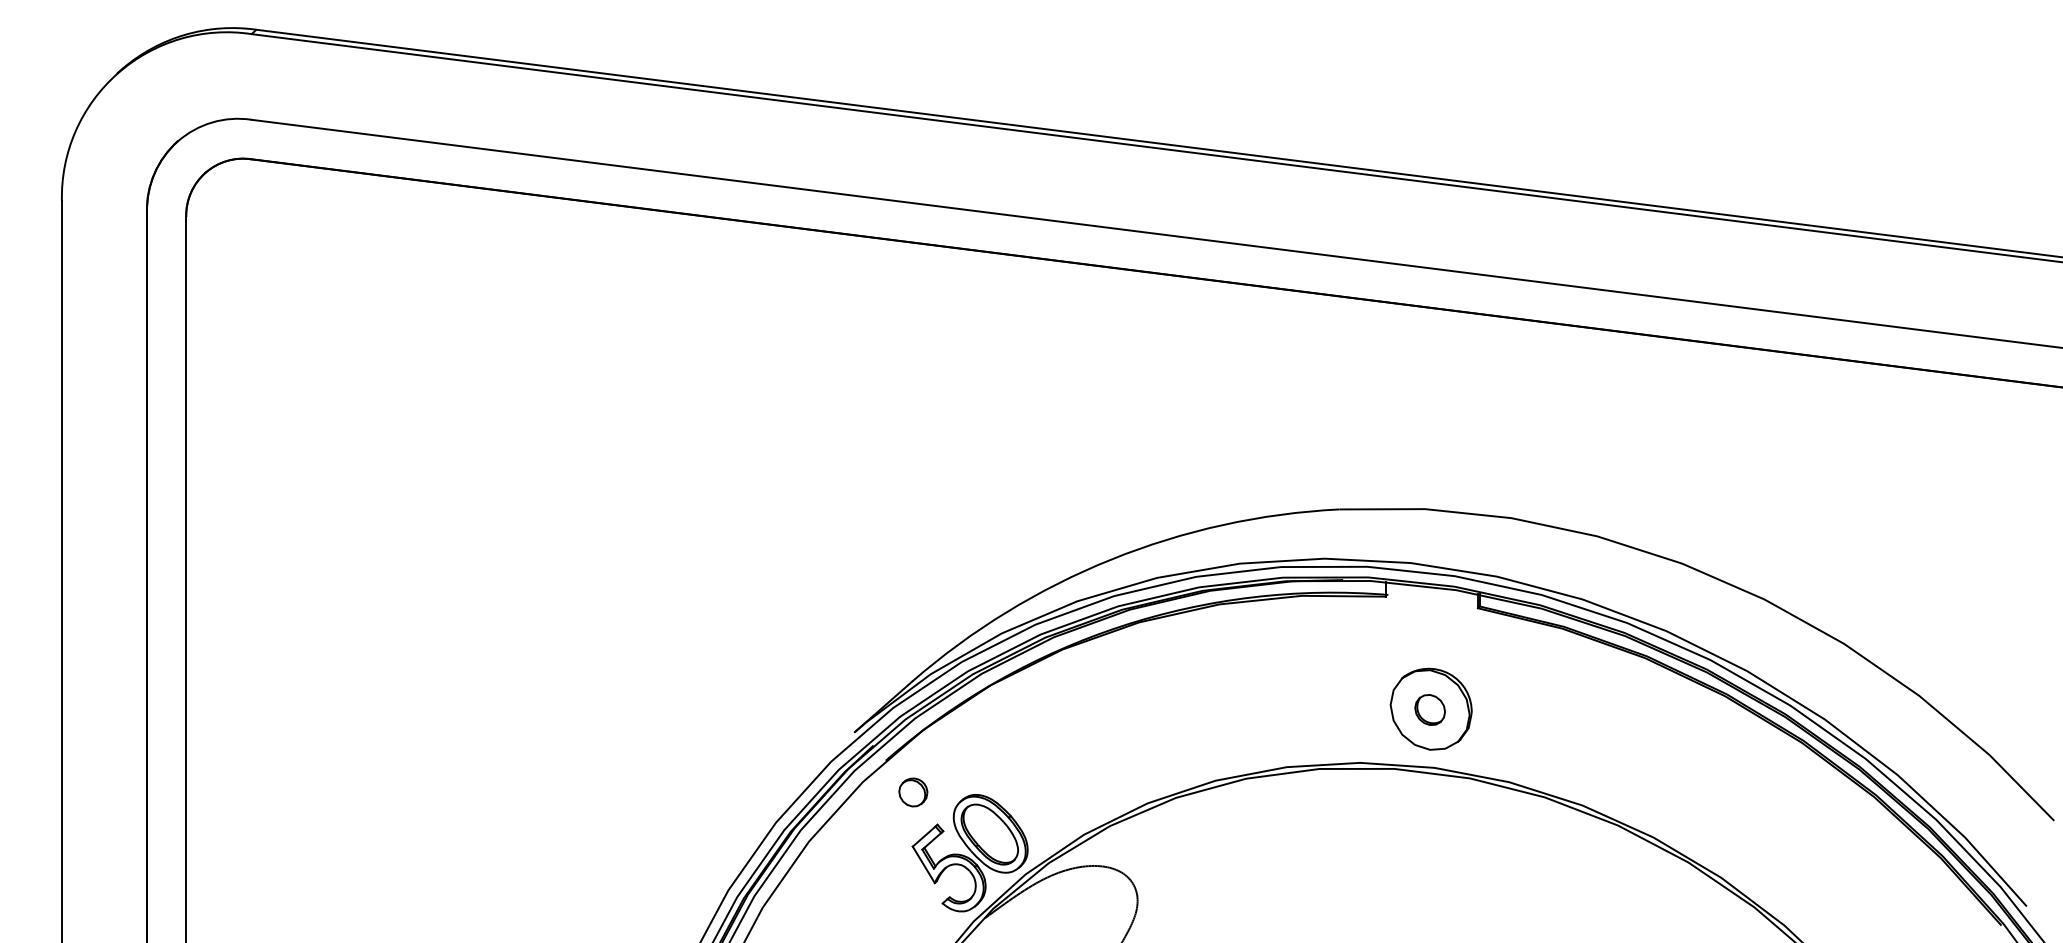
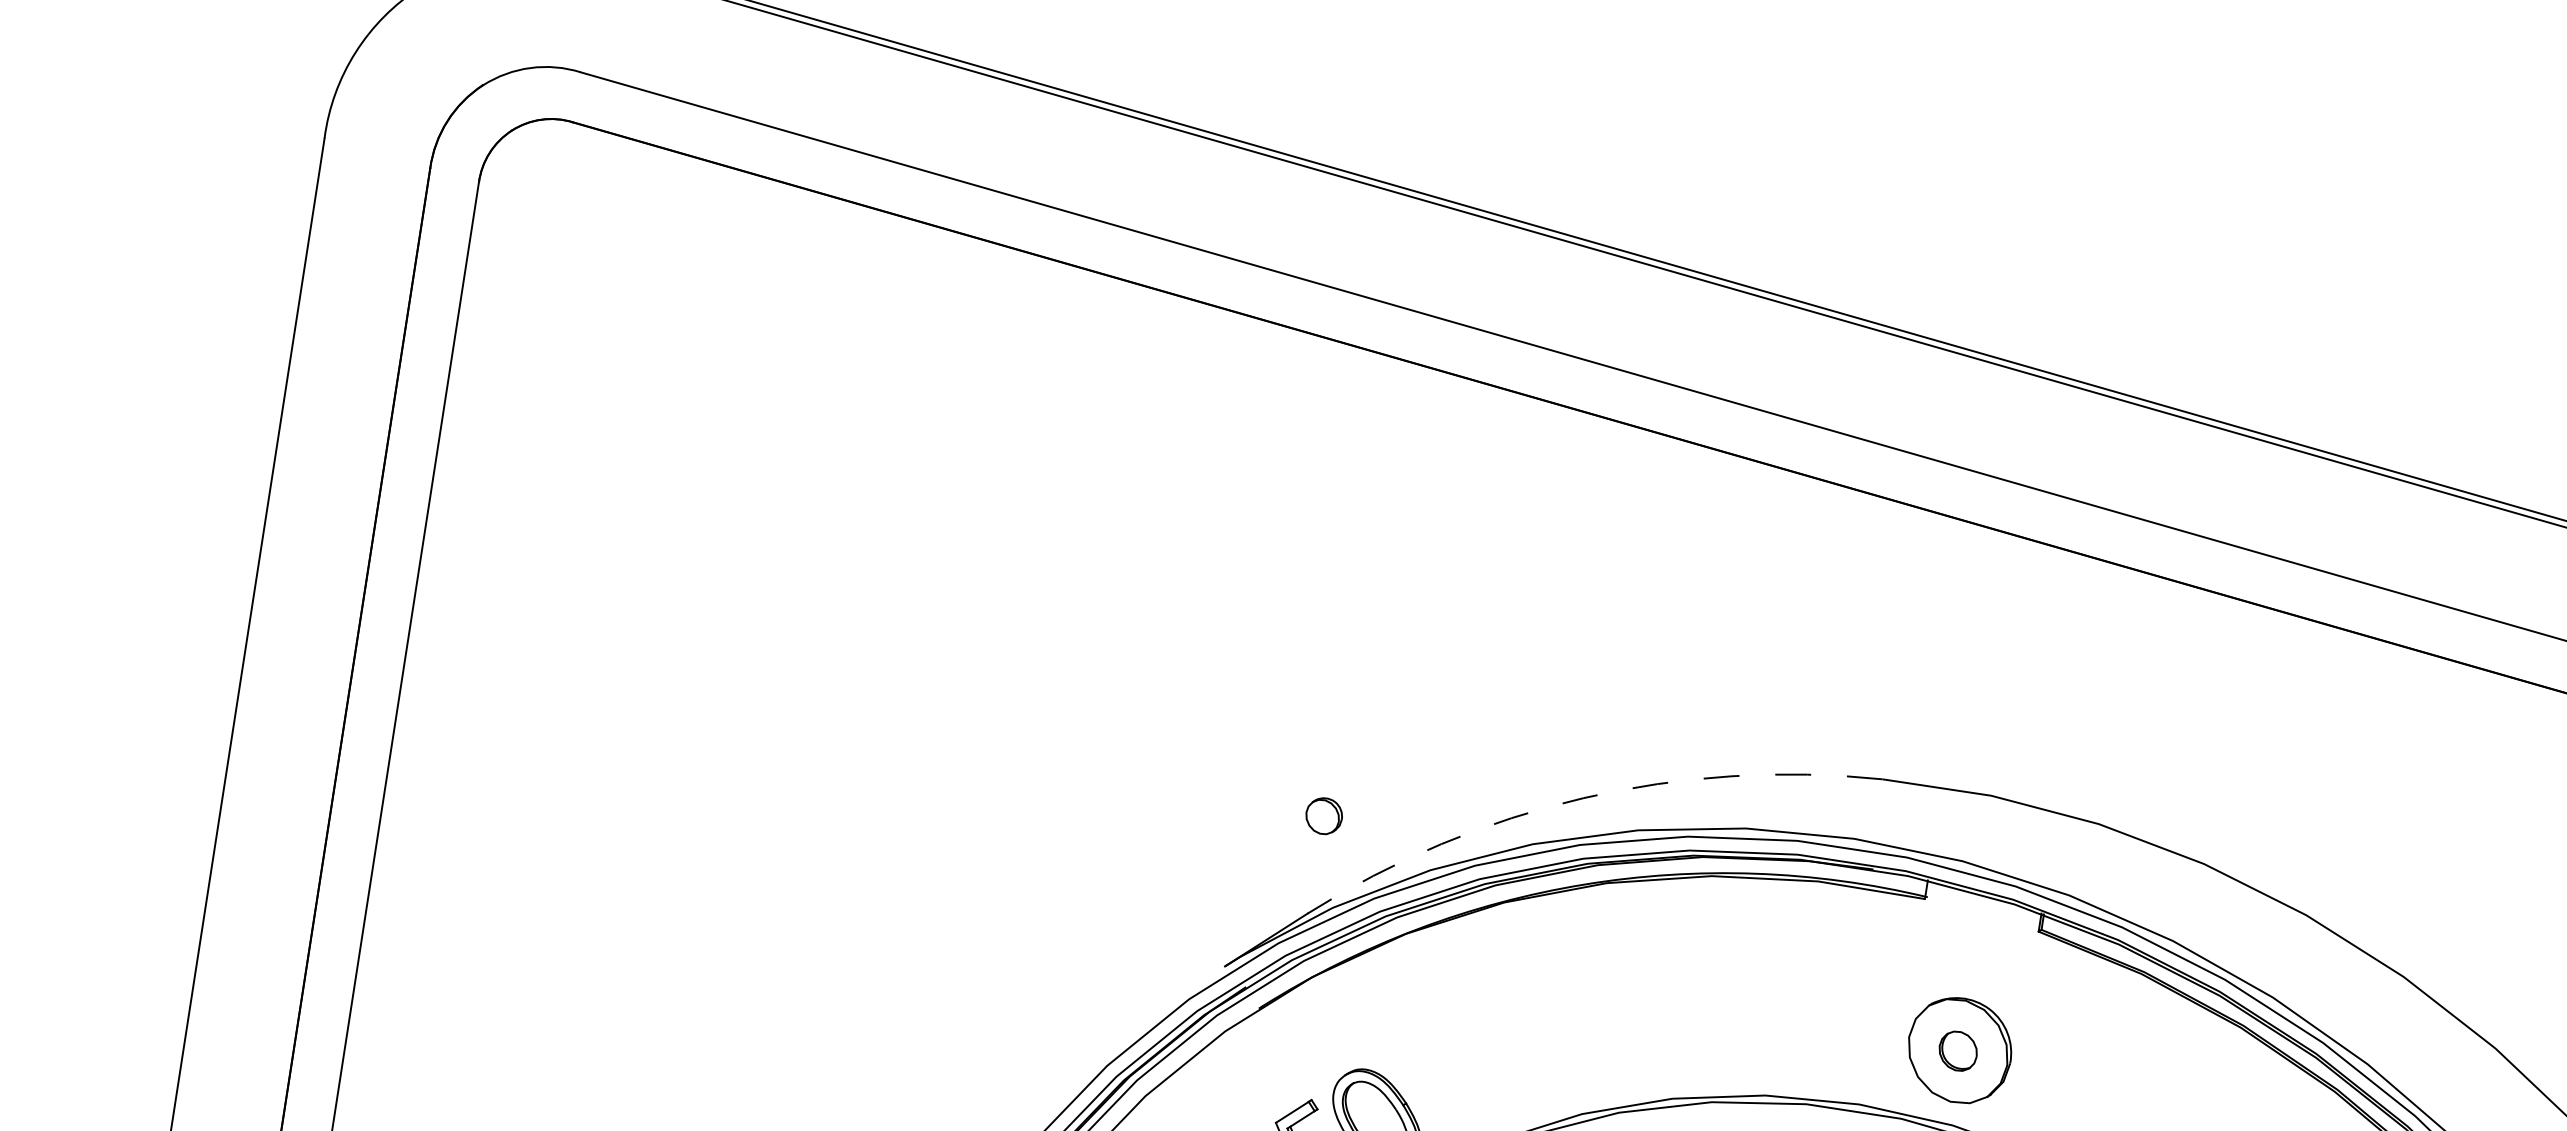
arc: (1111, 559) -> (1584, 798), solid -> dashed
part: (913, 792) -> (1324, 816), moved

